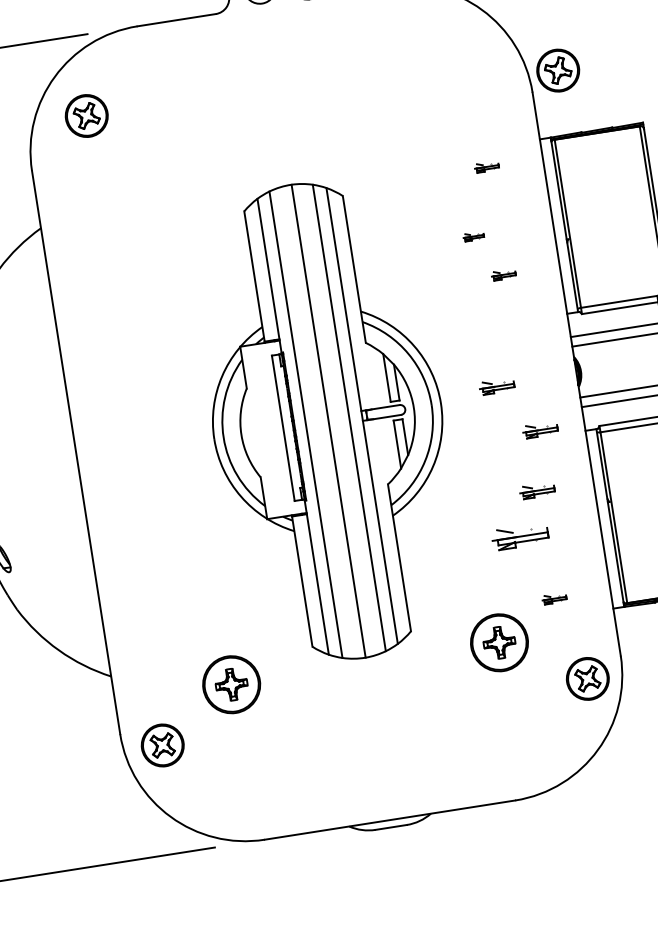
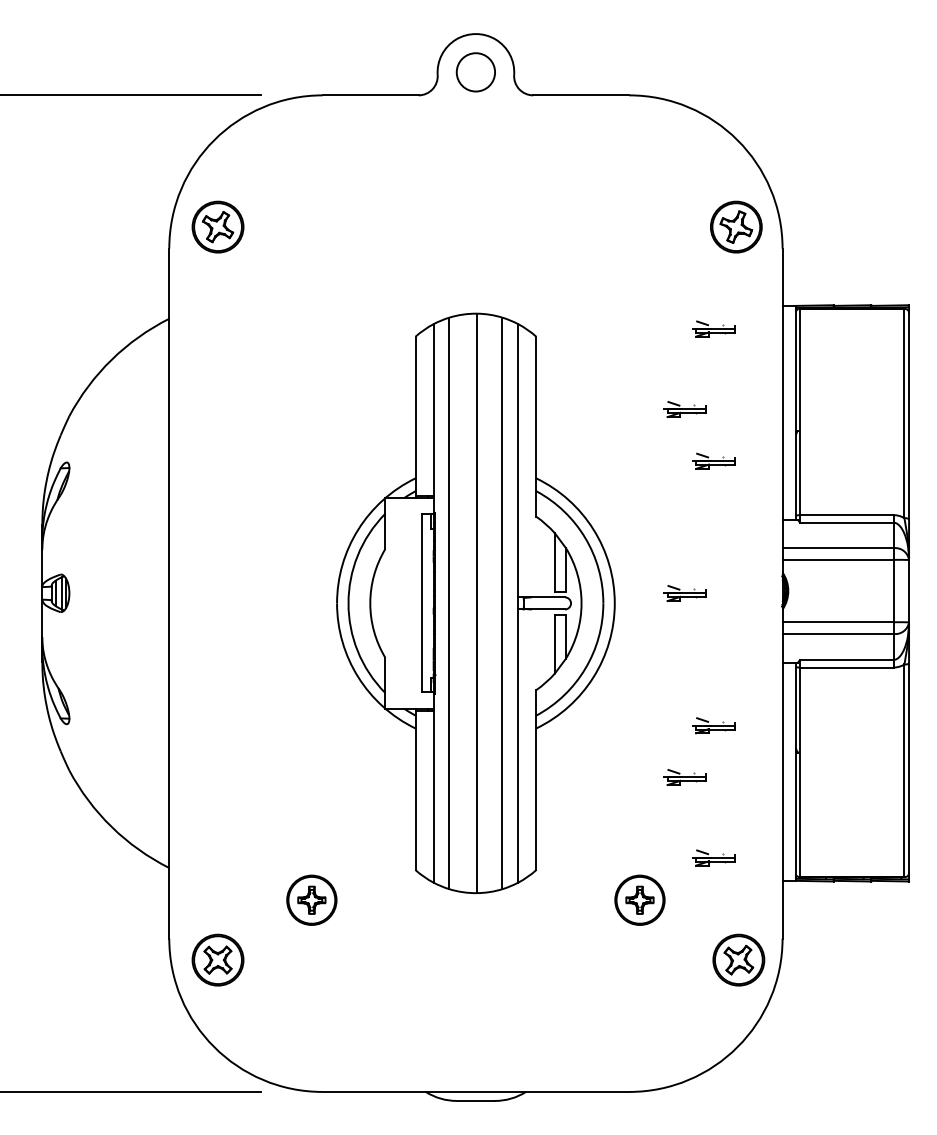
part: (558, 70) -> (736, 226), moved
part: (86, 115) -> (217, 226), moved
part: (486, 166) -> (713, 328), size x1.43
part: (473, 236) -> (684, 409), size x1.67
part: (503, 274) -> (713, 460), size x1.43
part: (540, 429) -> (728, 653), removed
part: (520, 536) -> (684, 777), size x0.62
part: (554, 598) -> (713, 857), size x1.43
part: (498, 642) -> (639, 899), size x0.71
part: (231, 684) -> (311, 899), size x0.71

